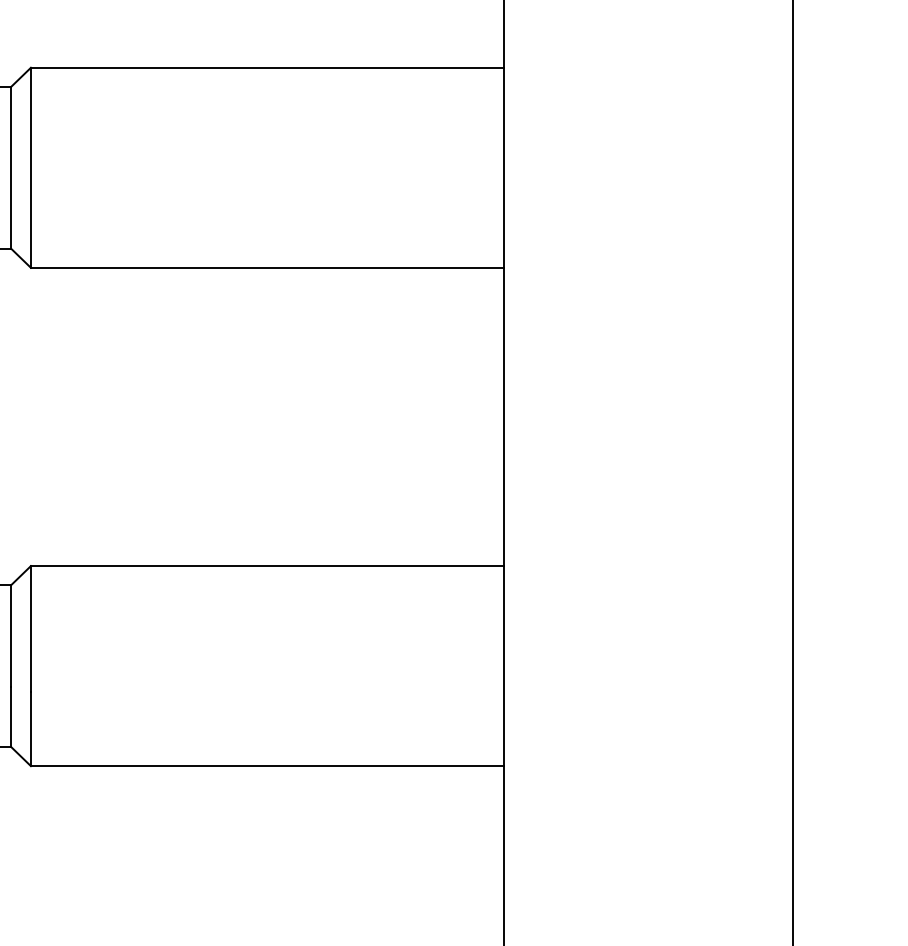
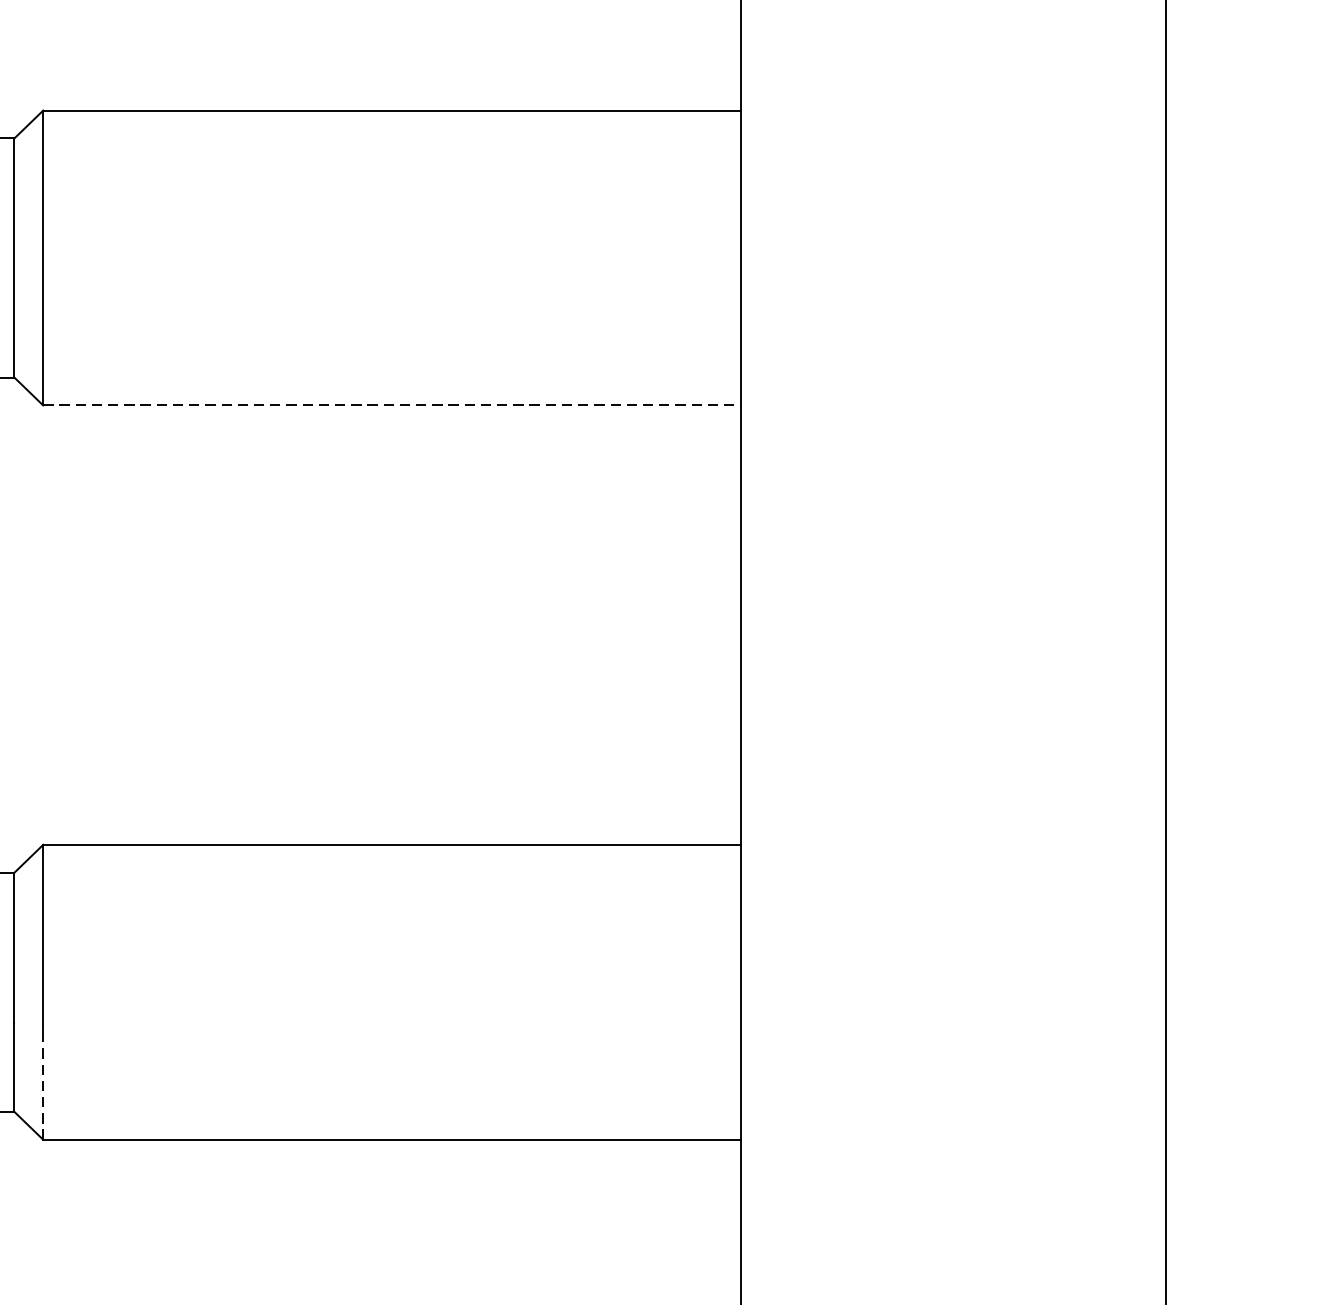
line: (267, 267) -> (391, 404), solid -> dashed
line: (30, 728) -> (42, 1084), solid -> dashed

